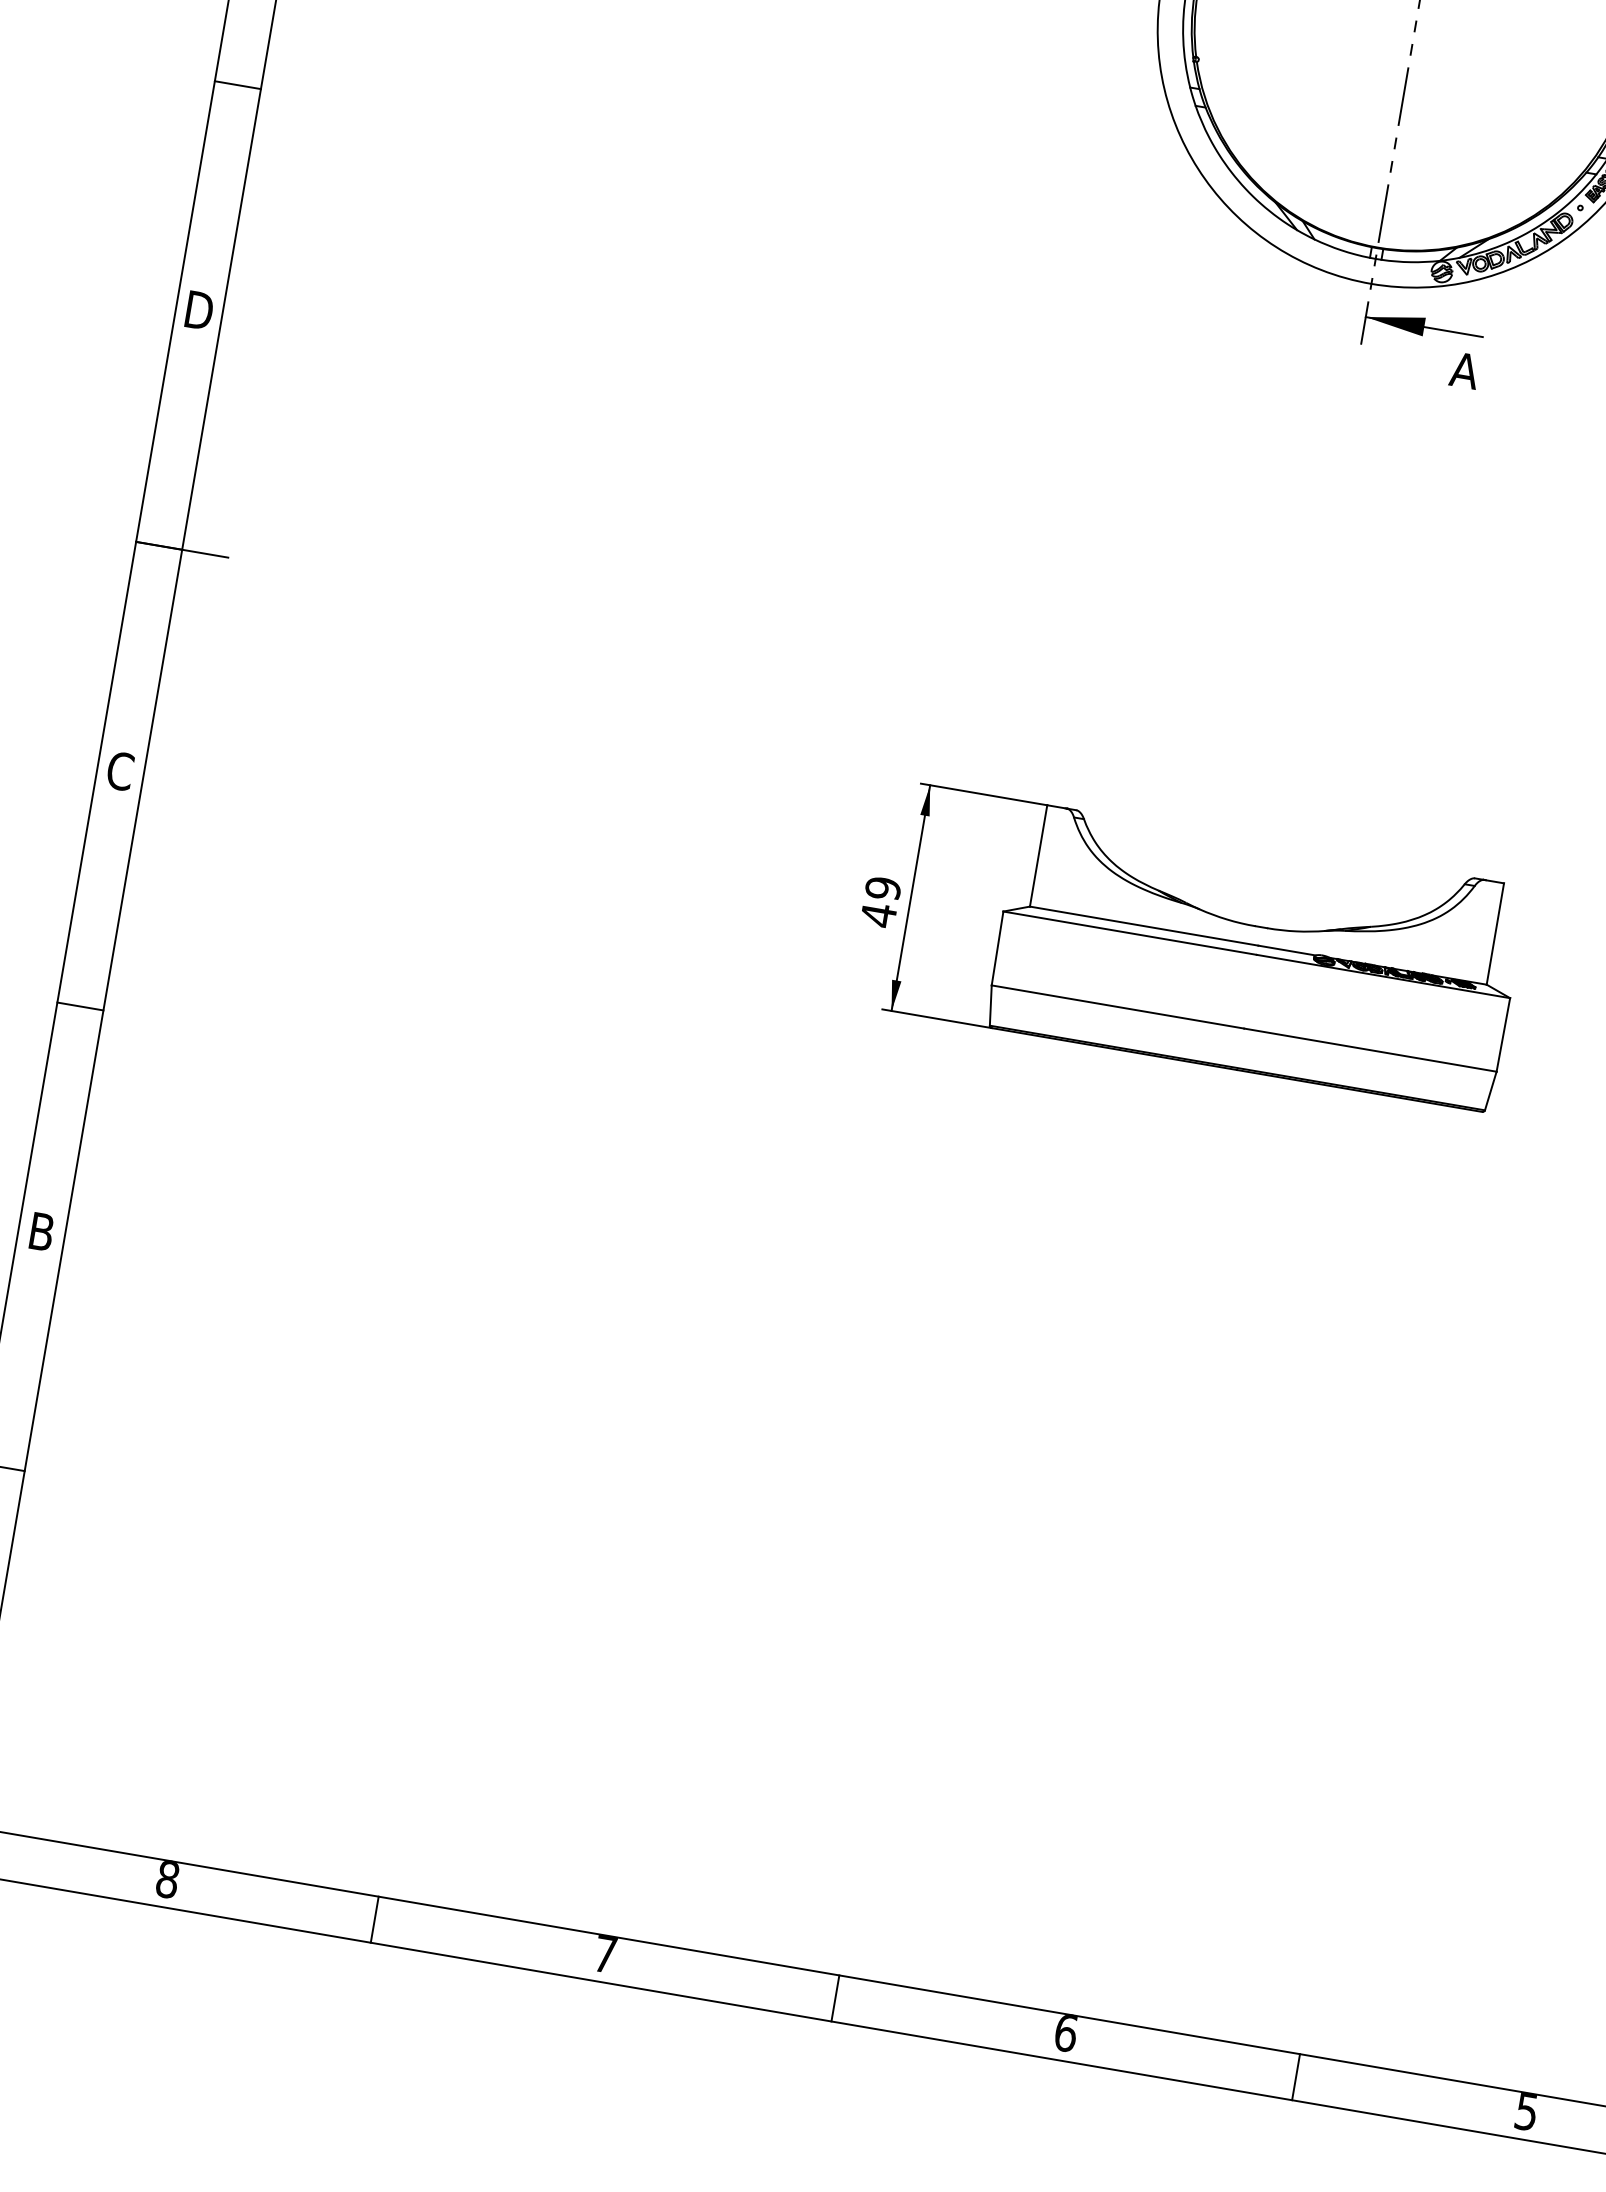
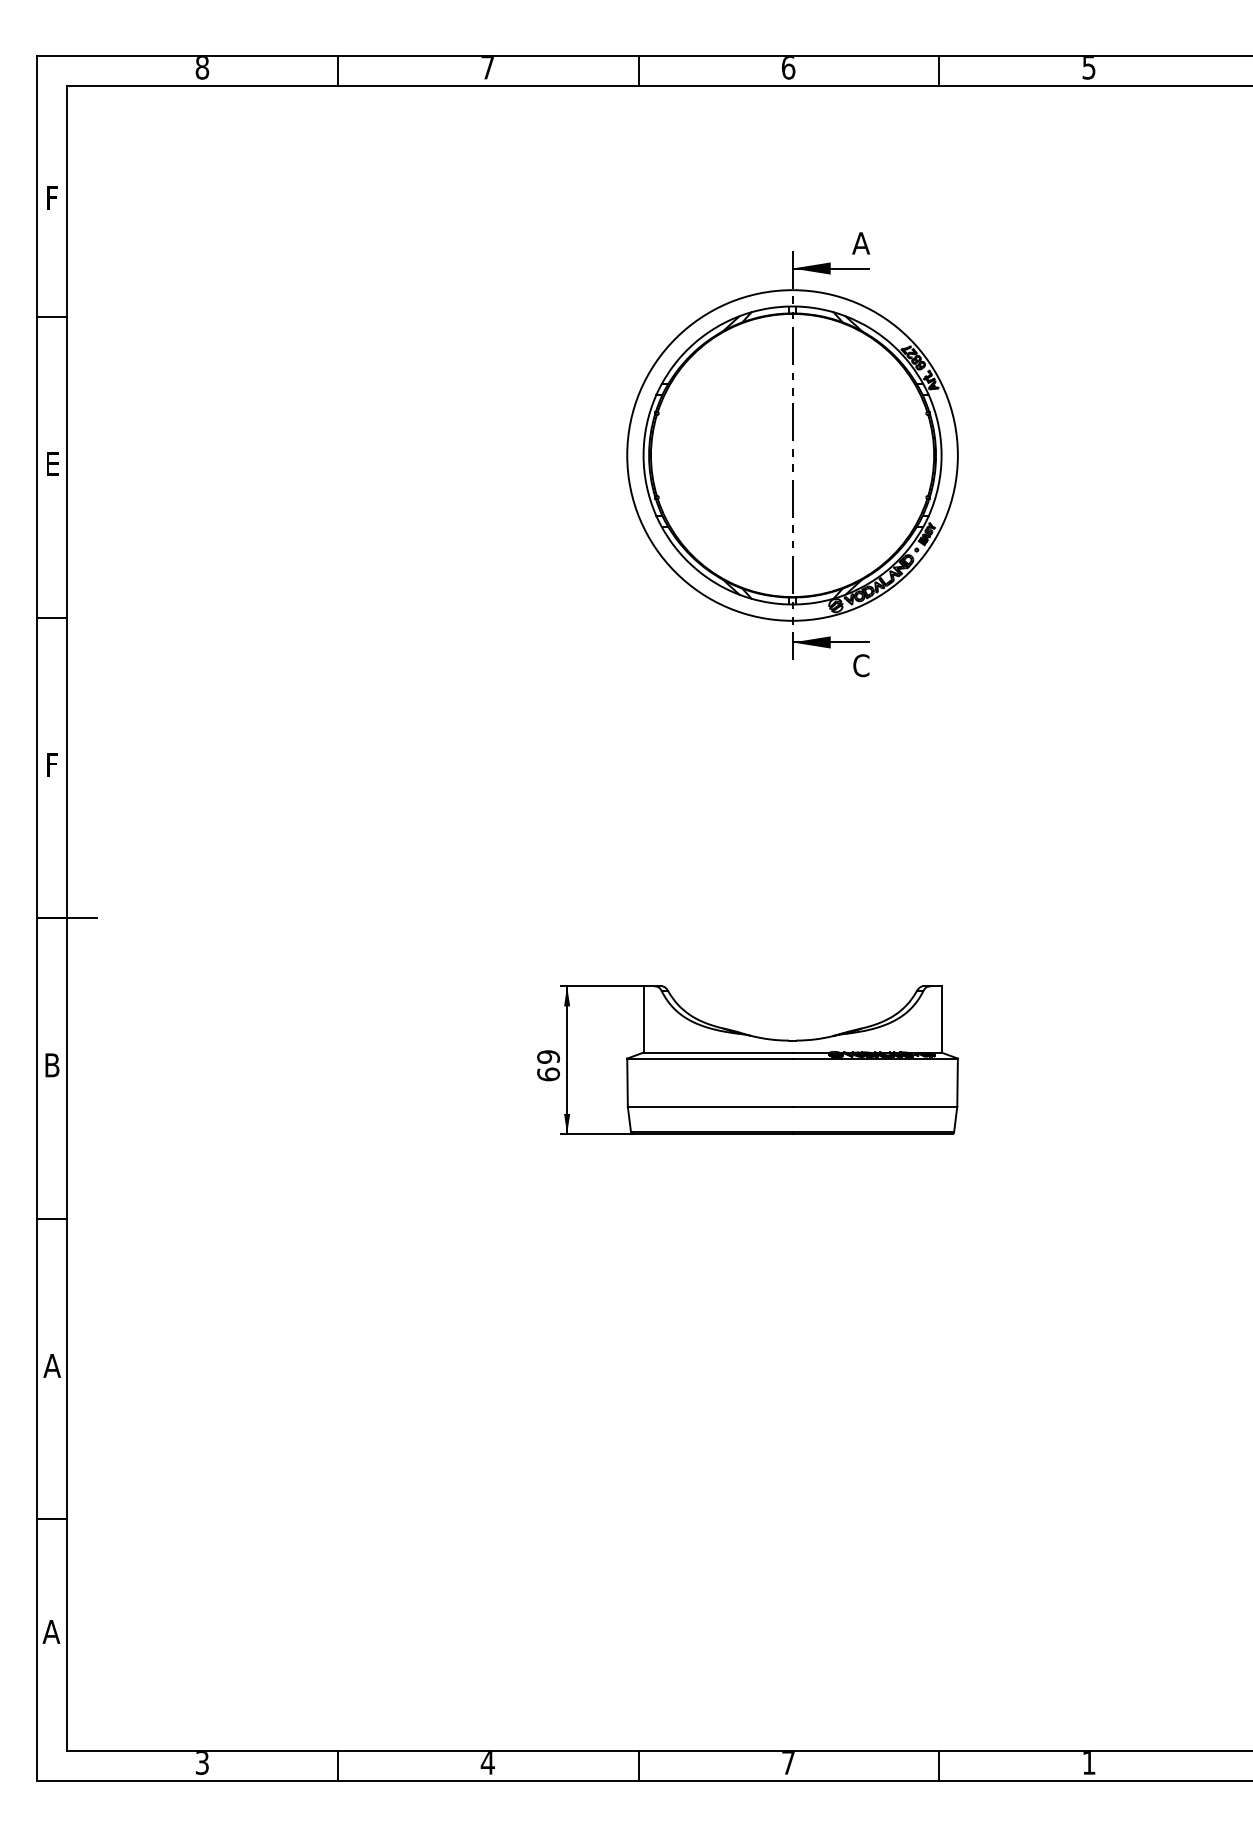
text: (199, 310) -> (52, 764), D -> F
text: (1465, 370) -> (861, 665), A -> C
text: (119, 771) -> (51, 1065), C -> B
text: (878, 915) -> (548, 1074), 49 -> 69
text: (40, 1231) -> (51, 1365), B -> A
text: (167, 1880) -> (202, 1763), 8 -> 3
text: (604, 1955) -> (487, 1763), 7 -> 4
text: (1065, 2034) -> (788, 1763), 6 -> 7
text: (1525, 2112) -> (1088, 1763), 5 -> 1

